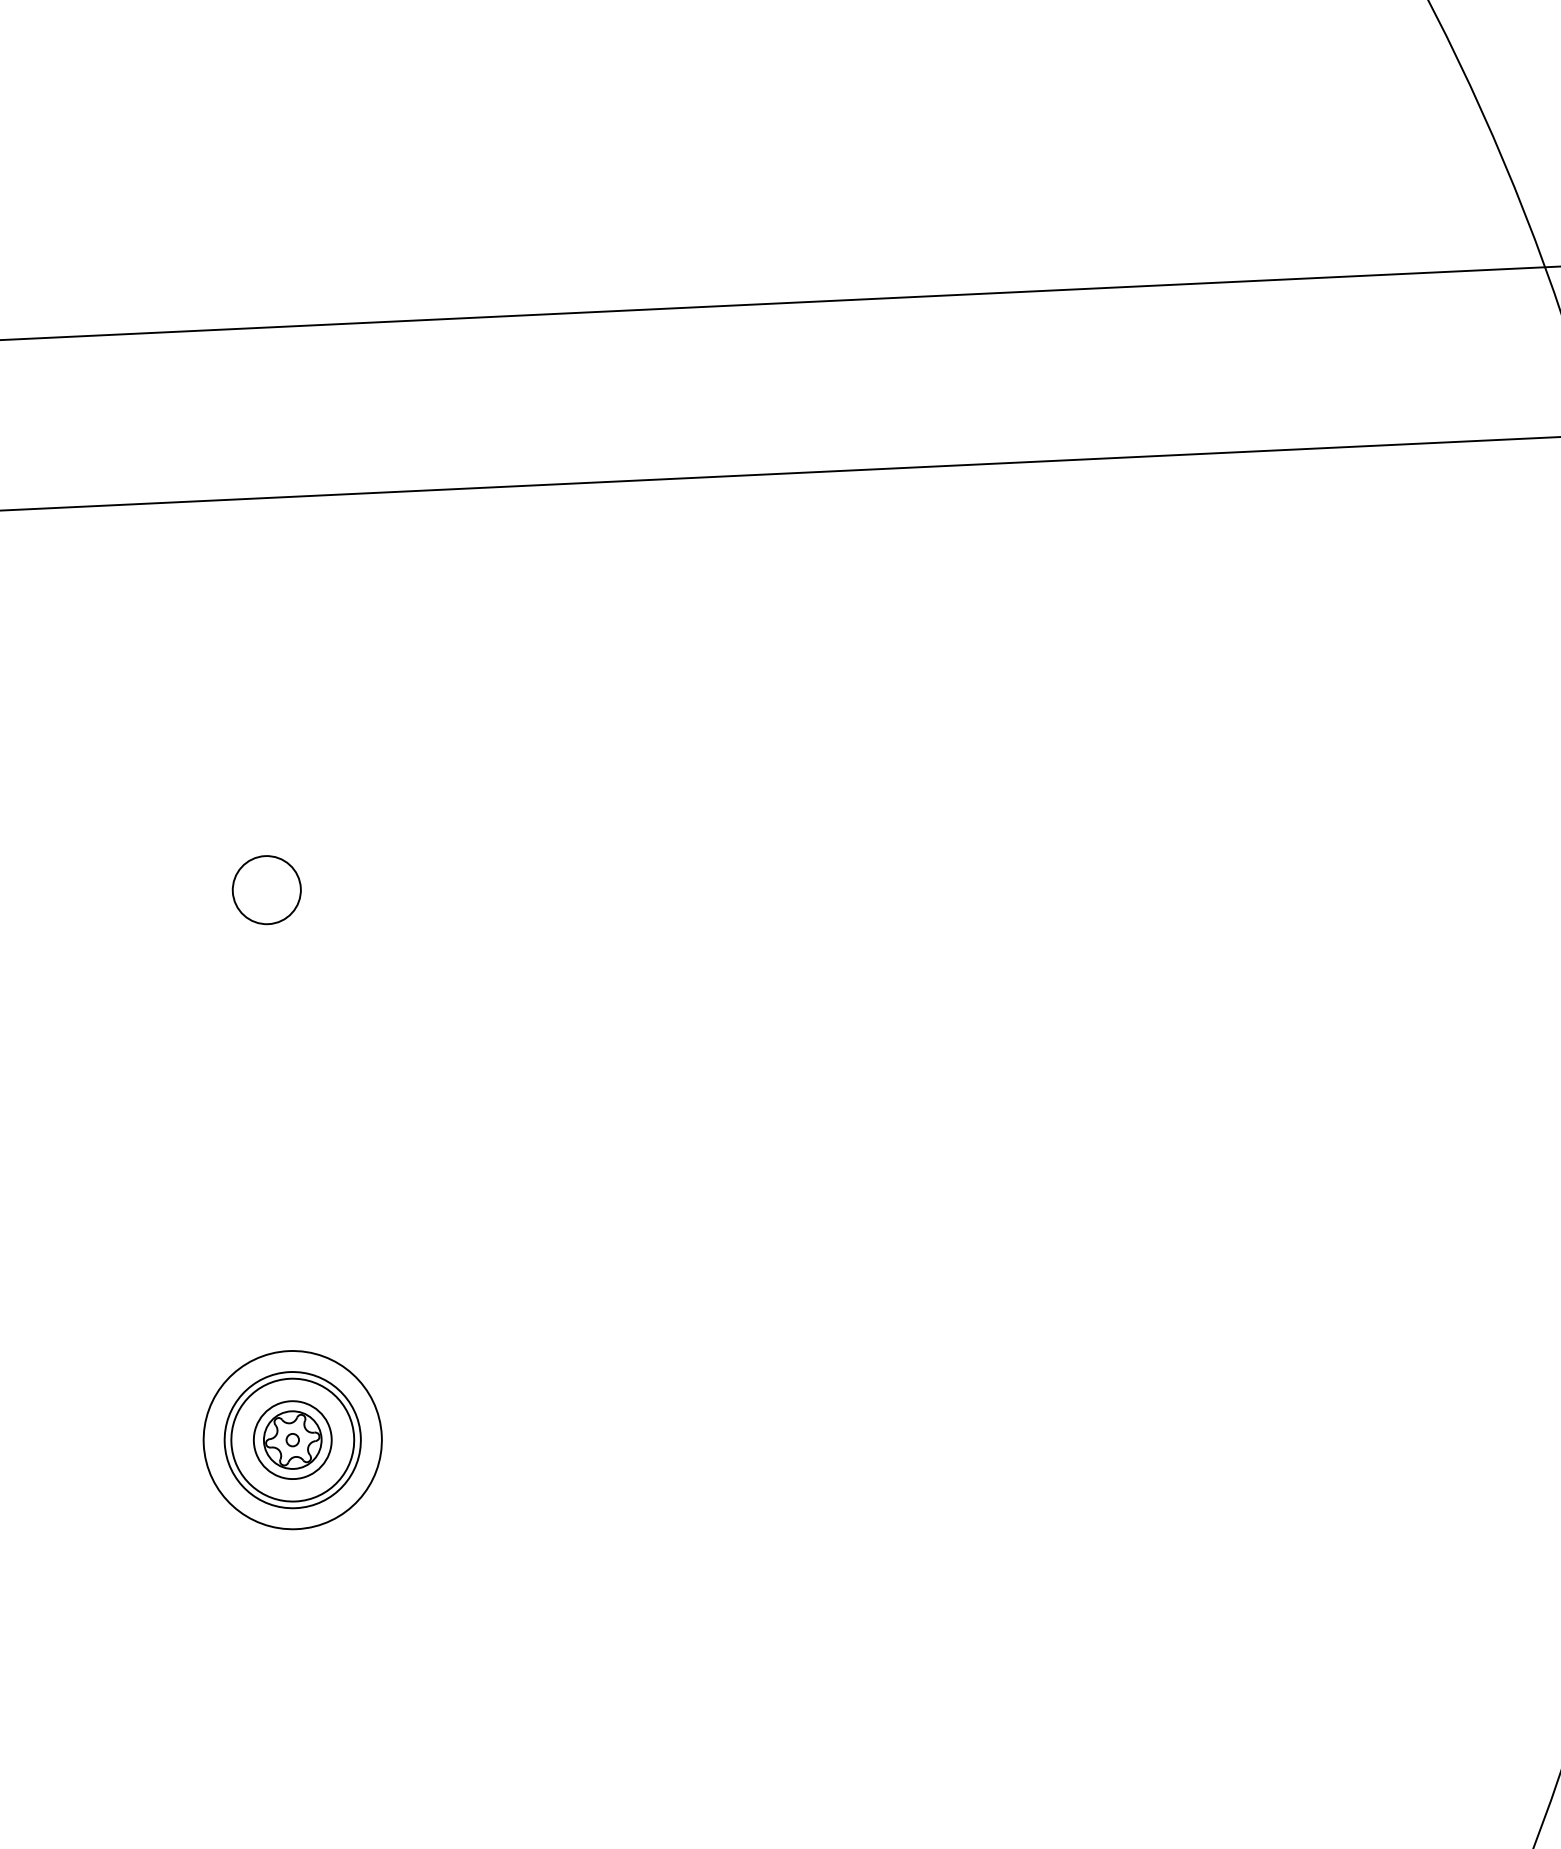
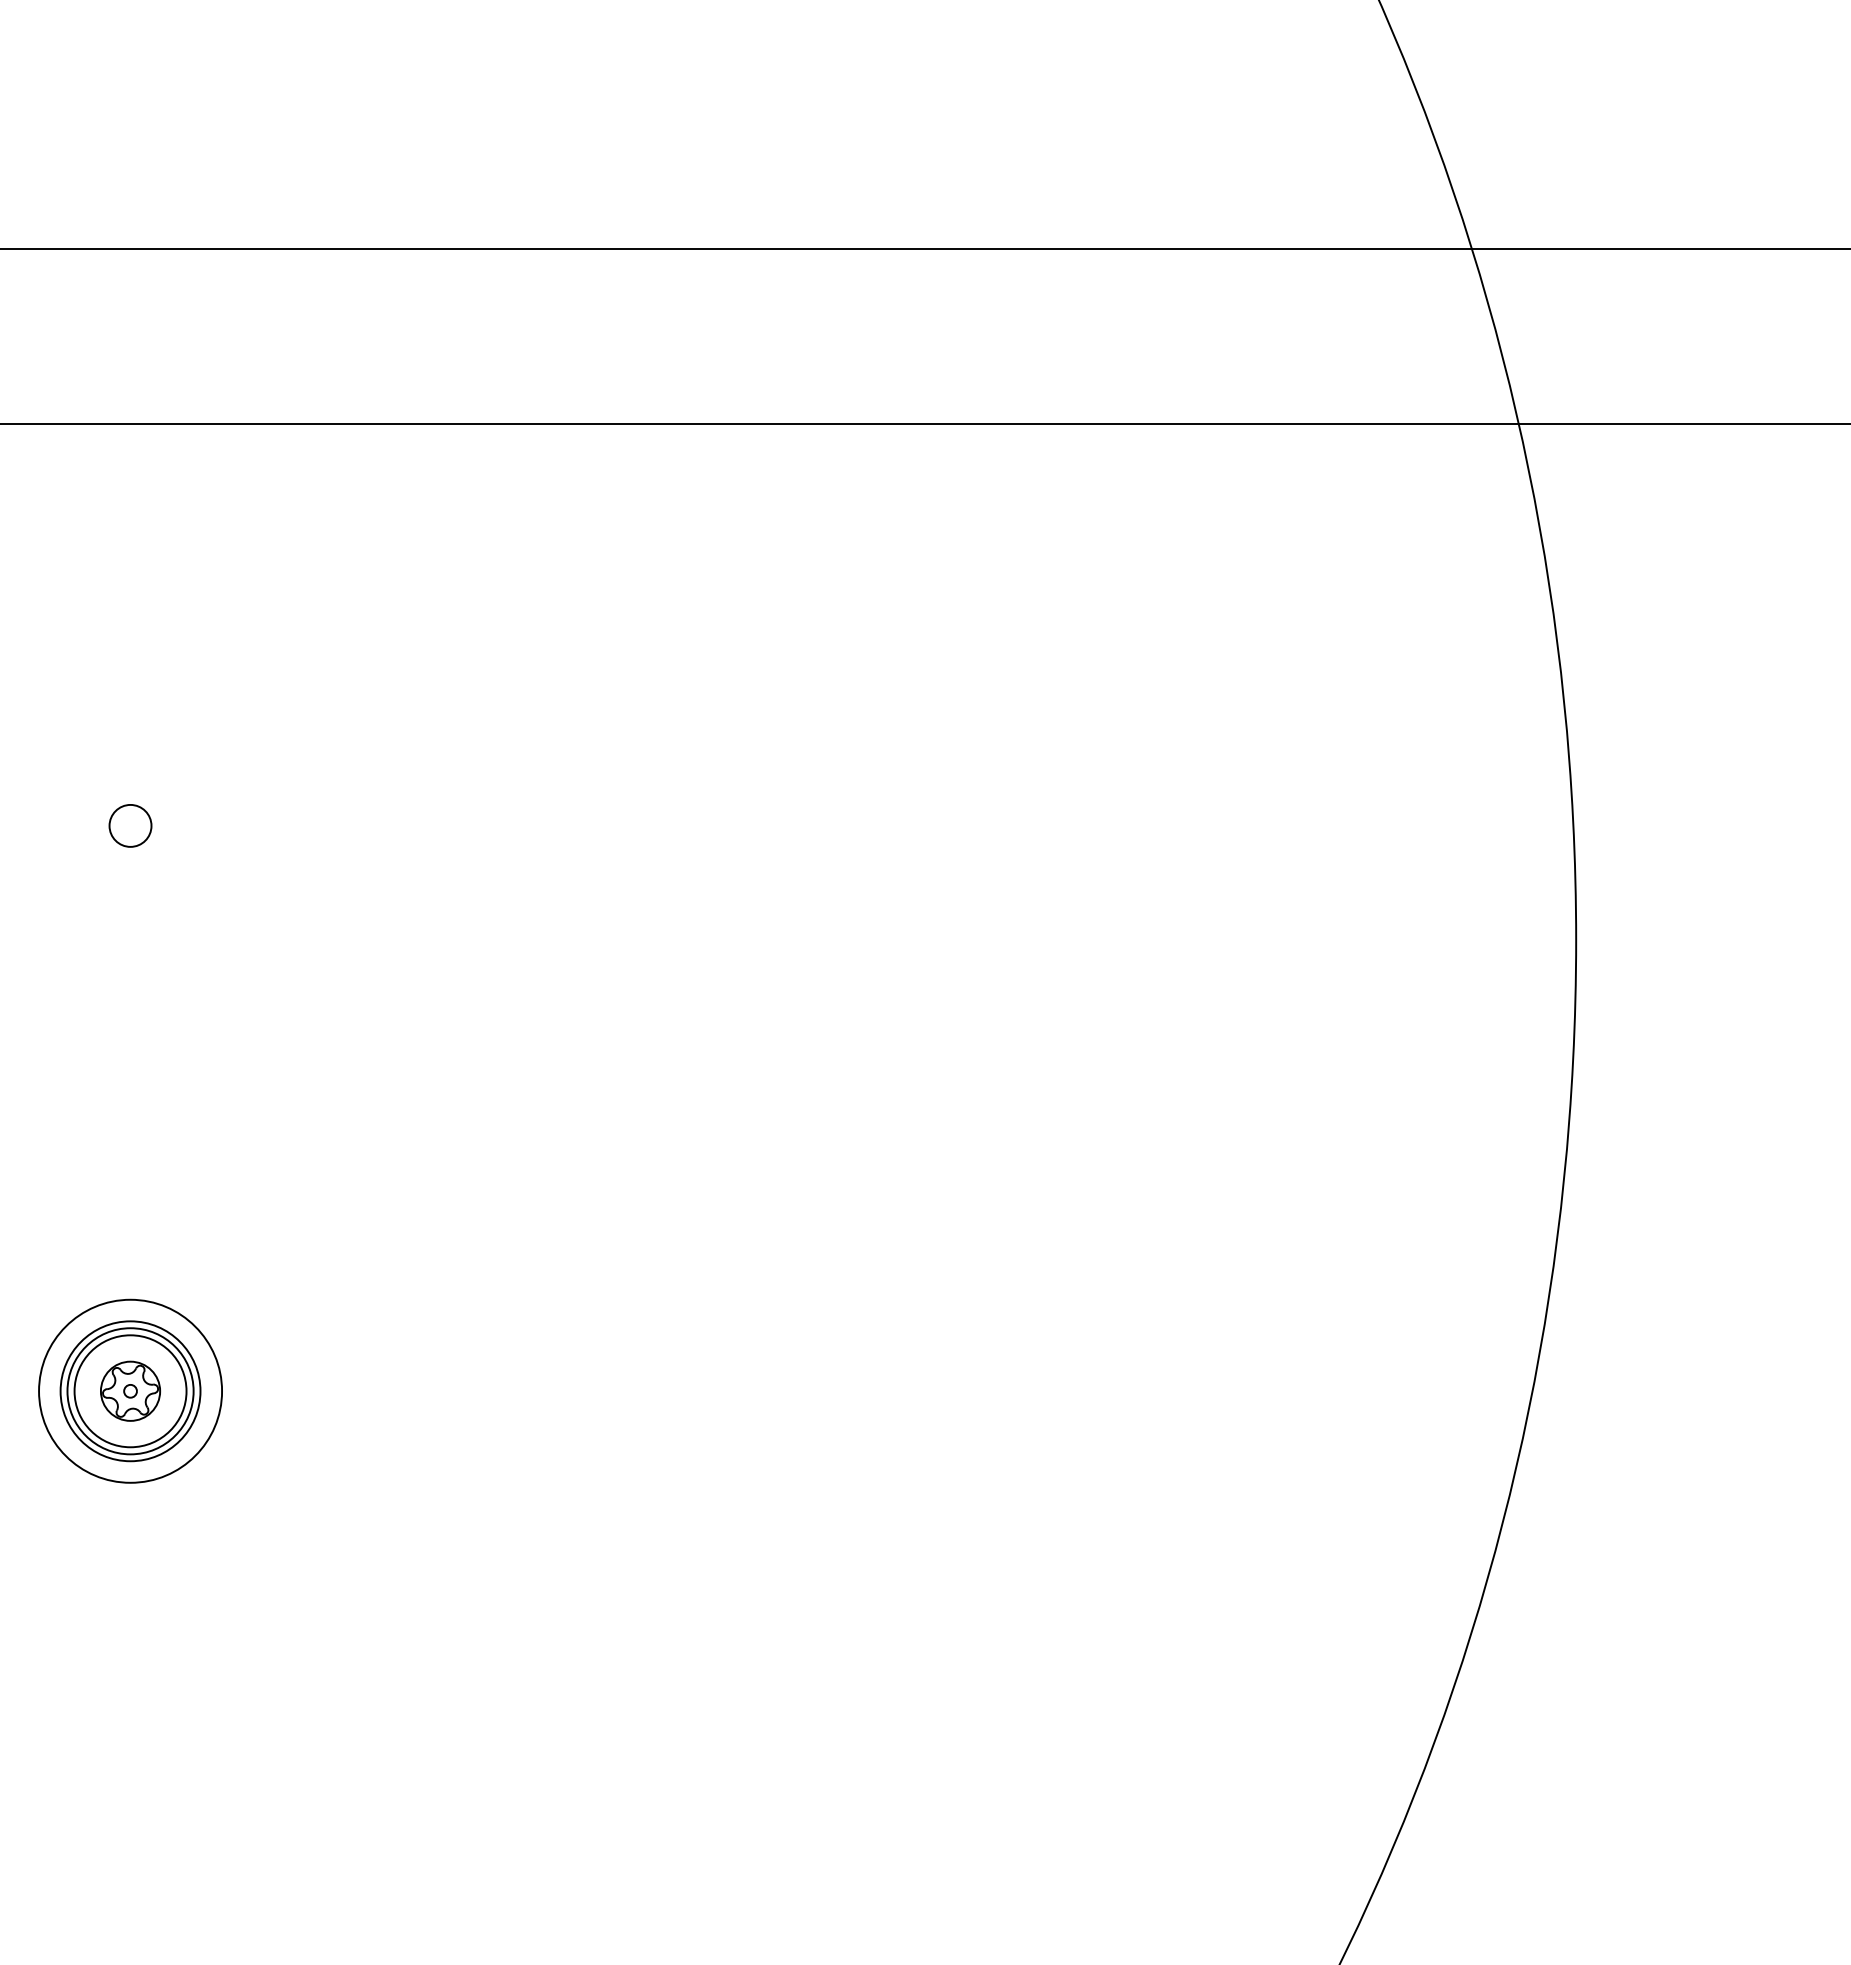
circle: (266, 889) -> (130, 825), size x0.6
circle: (292, 1440) -> (130, 1391), size x1.4

